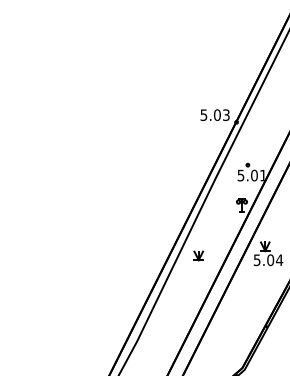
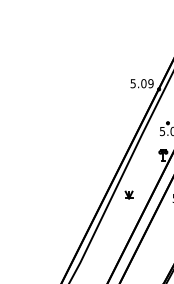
text: (225, 114) -> (150, 83), 5.03 -> 5.09

